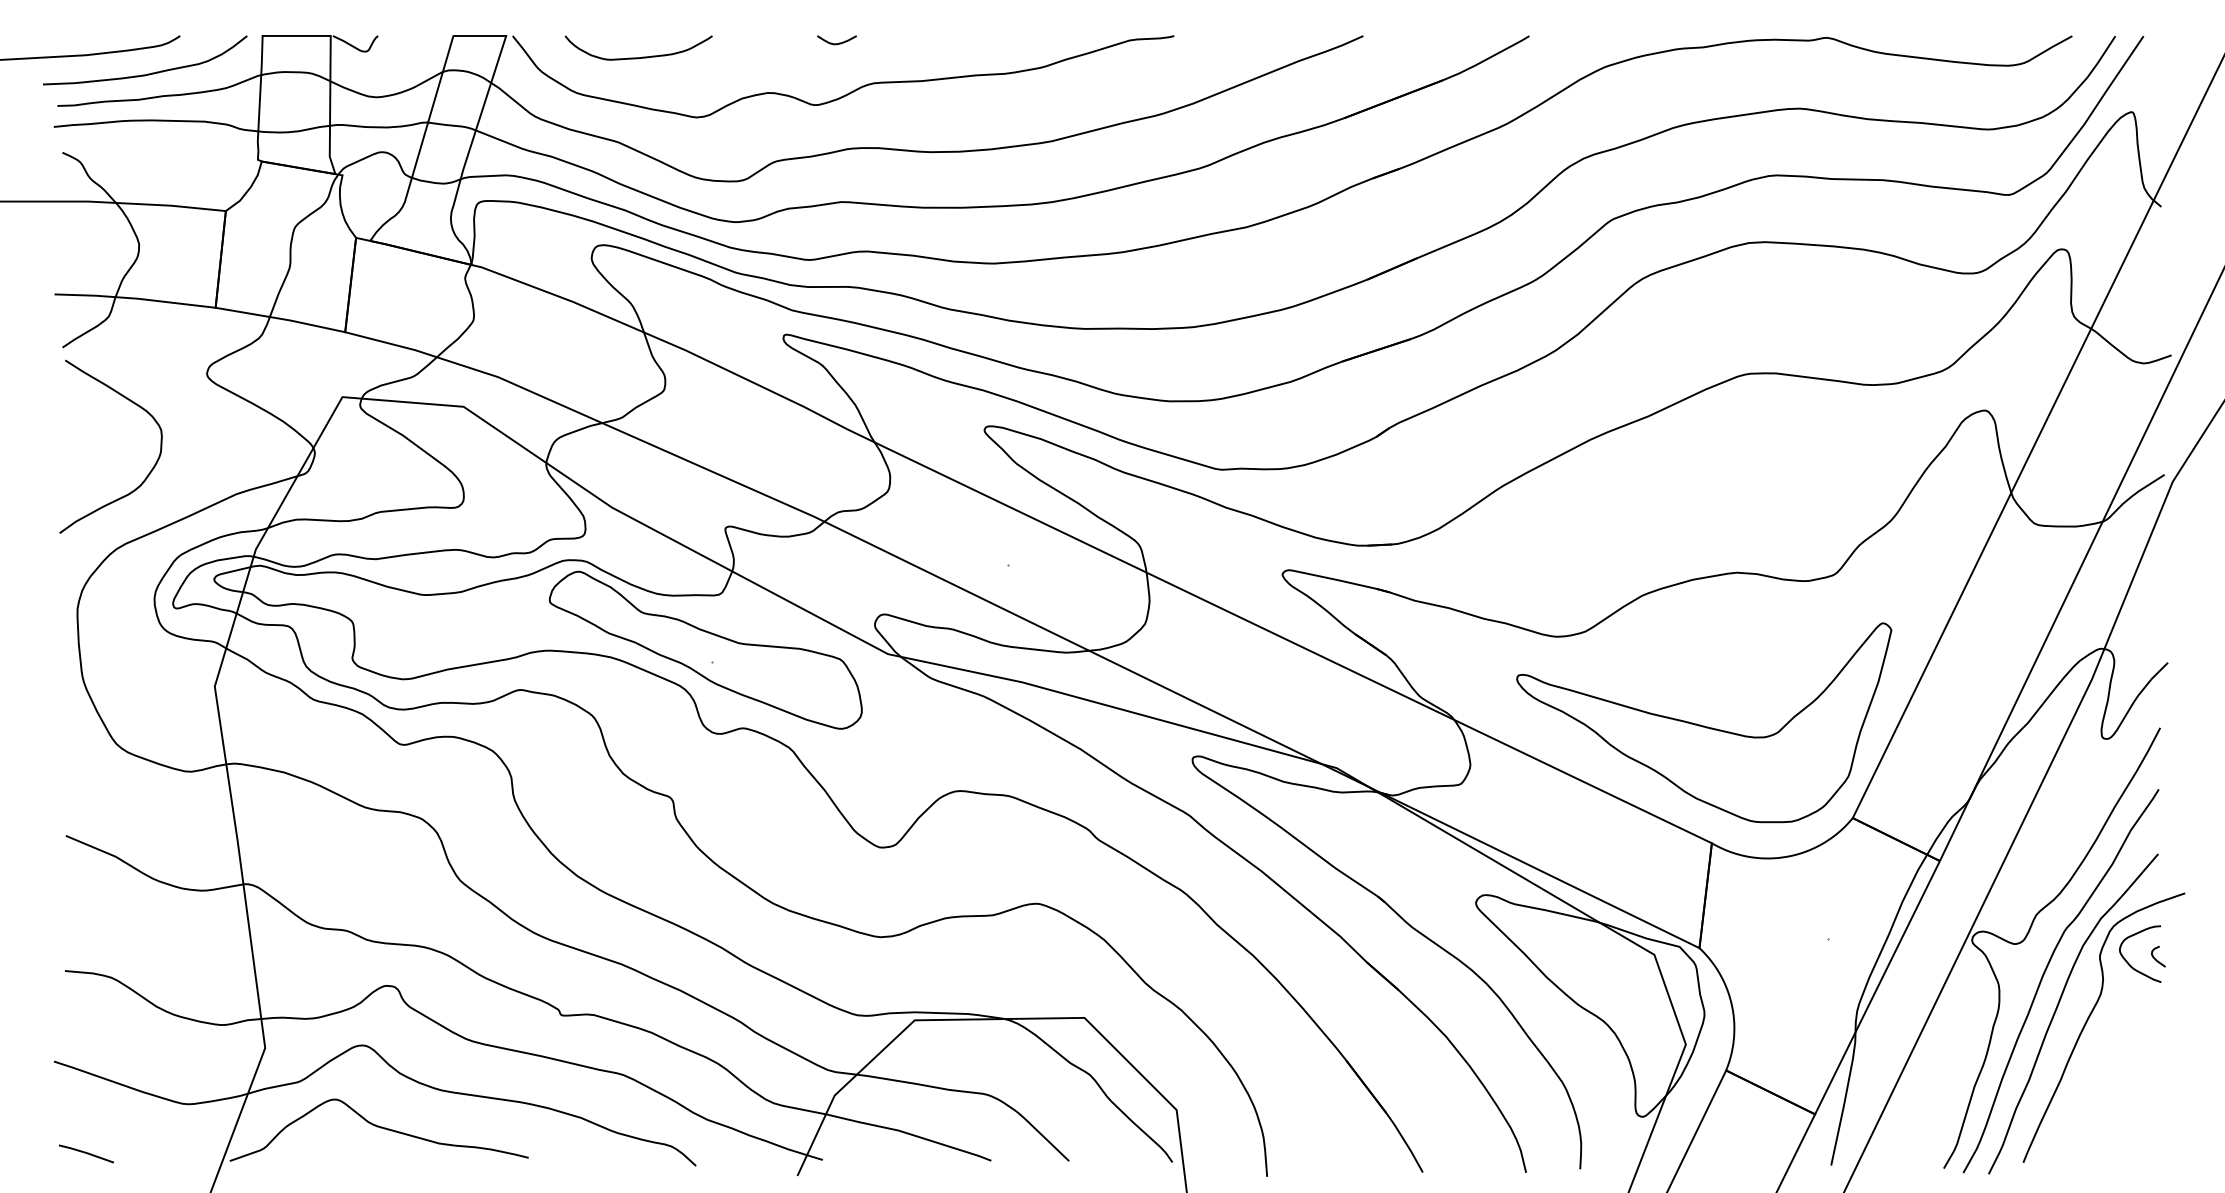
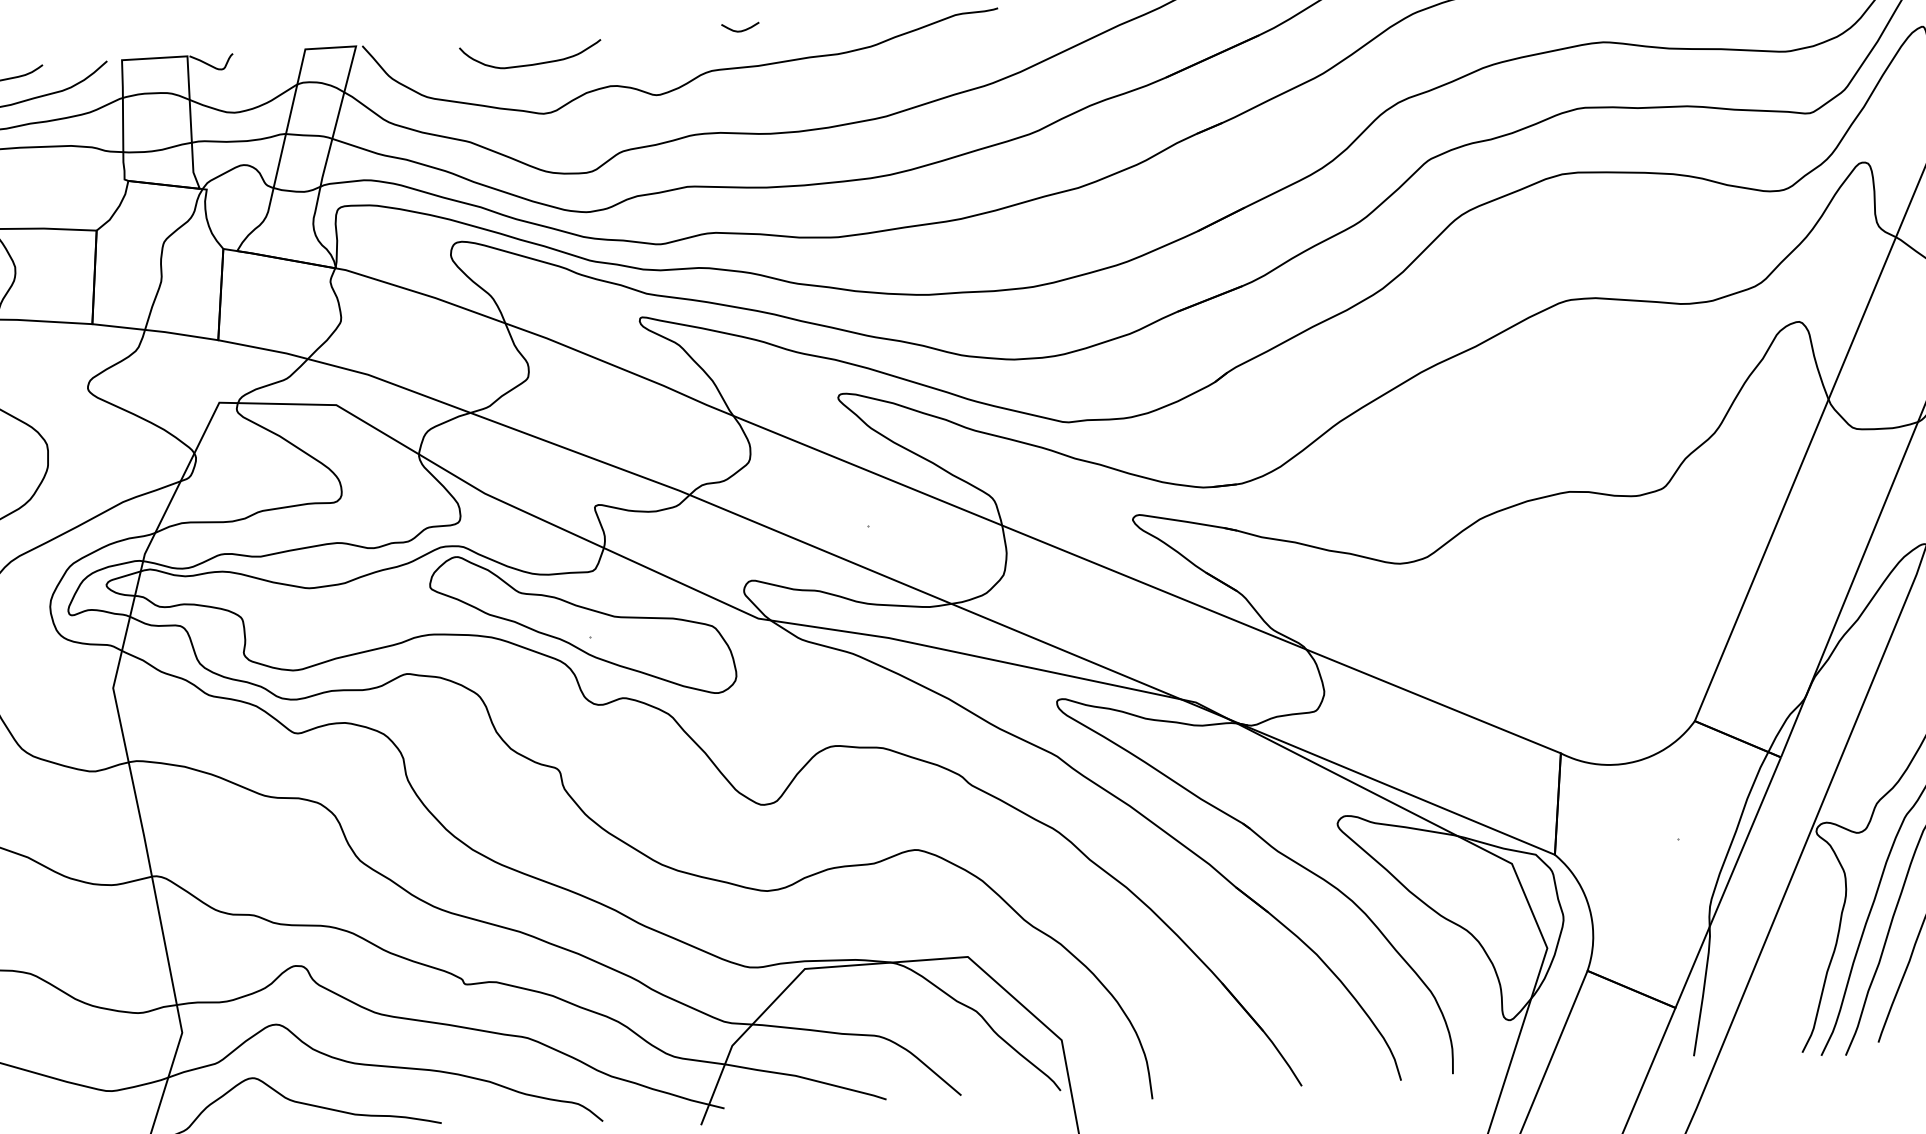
curve: (836, 43) -> (740, 30), moved
curve: (642, 56) -> (534, 63), moved
part: (1704, 722) -> (1546, 637), removed

